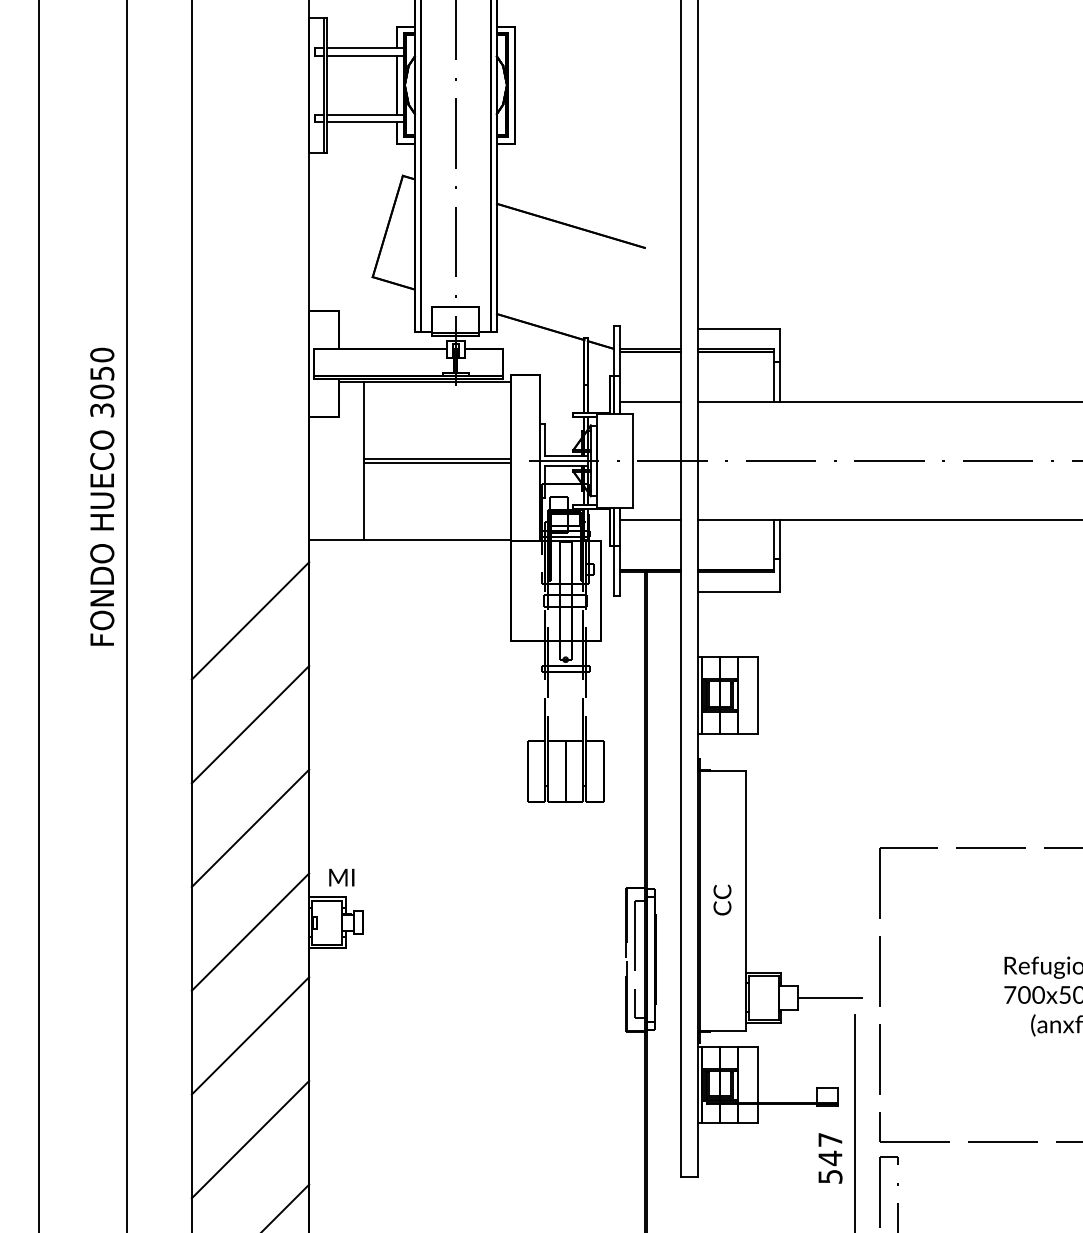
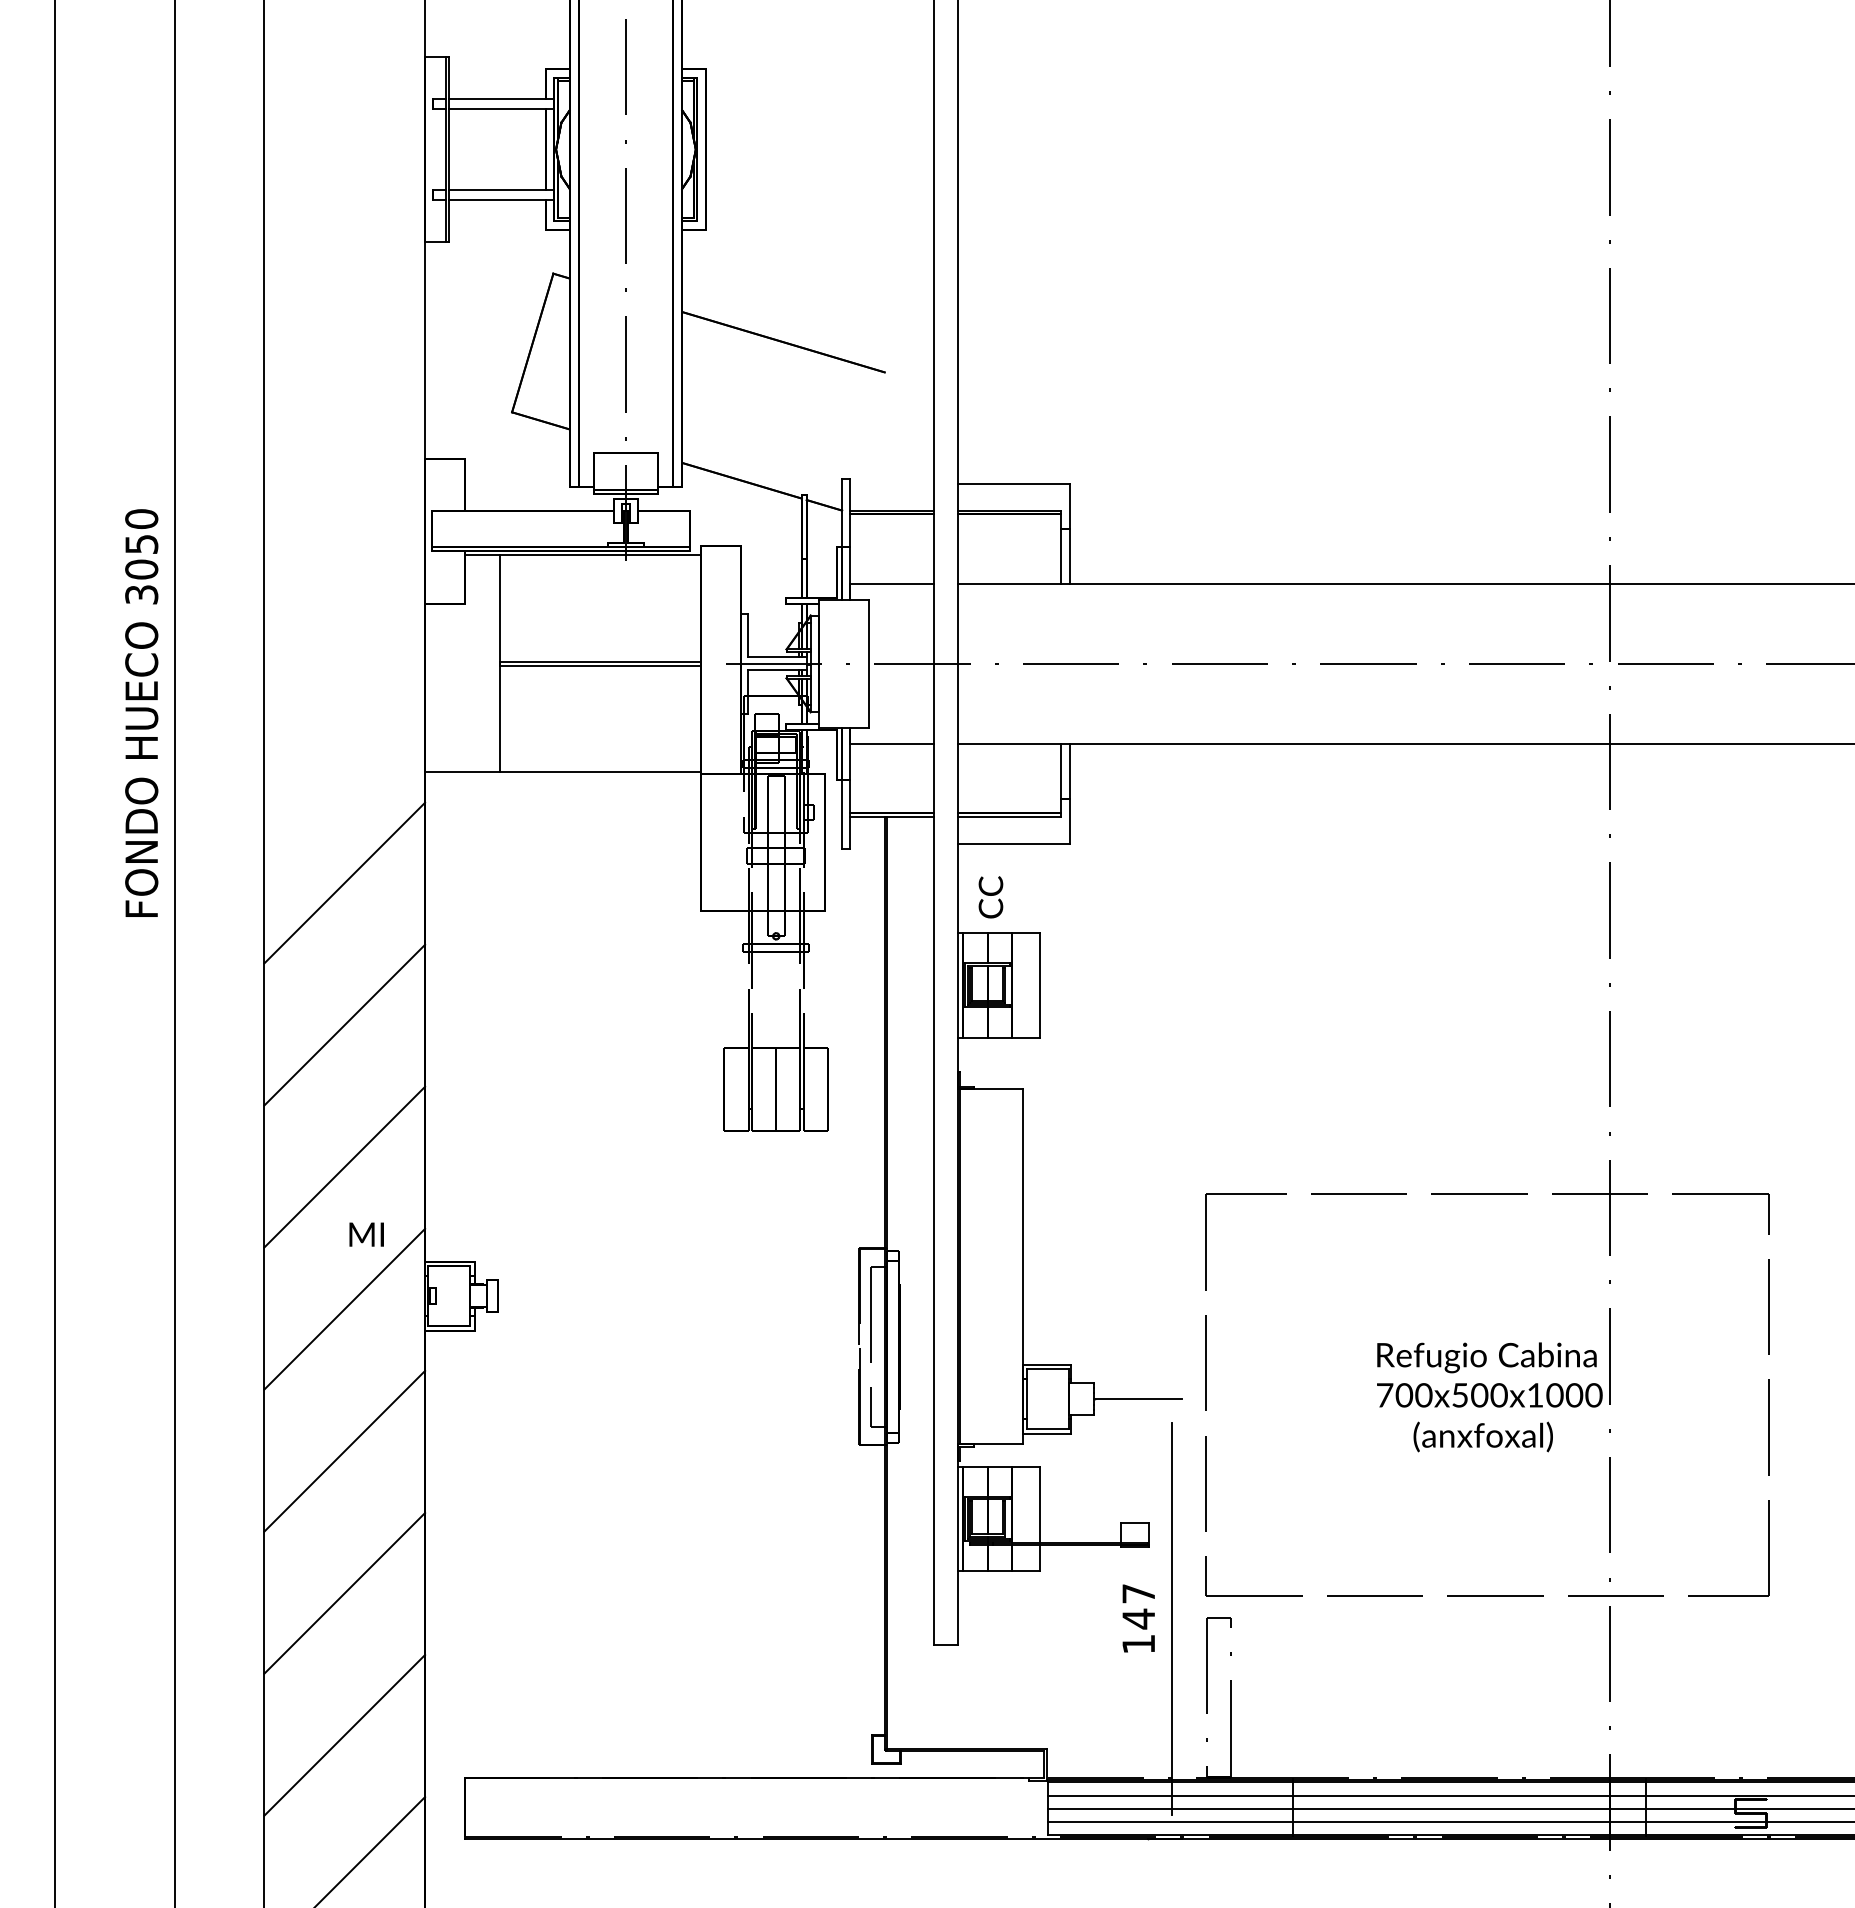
text: (341, 877) -> (366, 1234), moved
text: (722, 900) -> (990, 897), moved
text: (830, 1176) -> (1138, 1644), 547 -> 147

